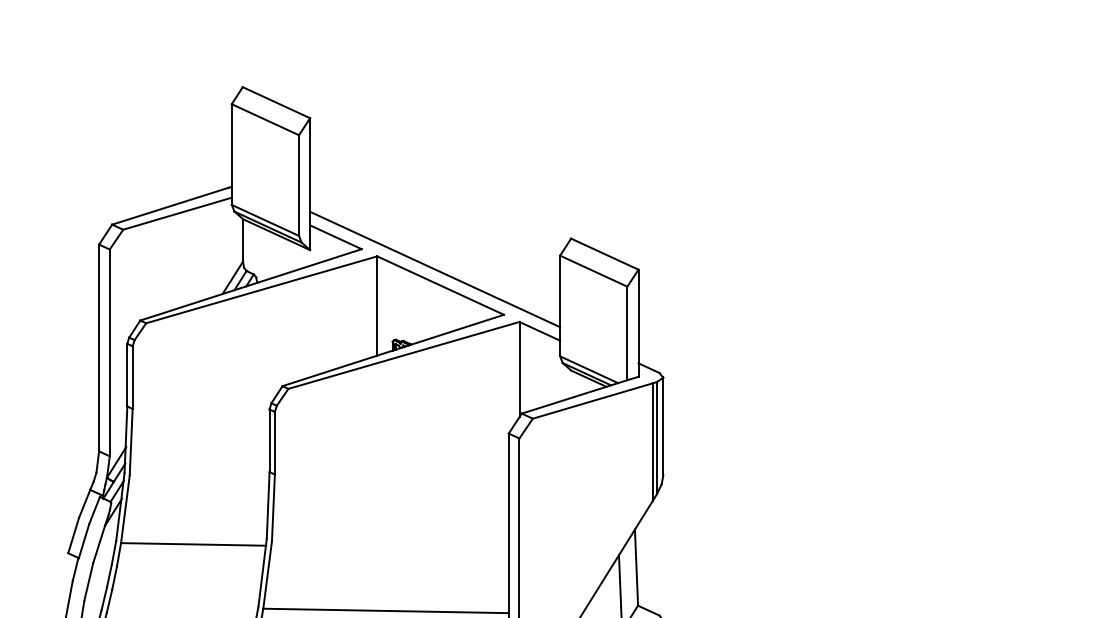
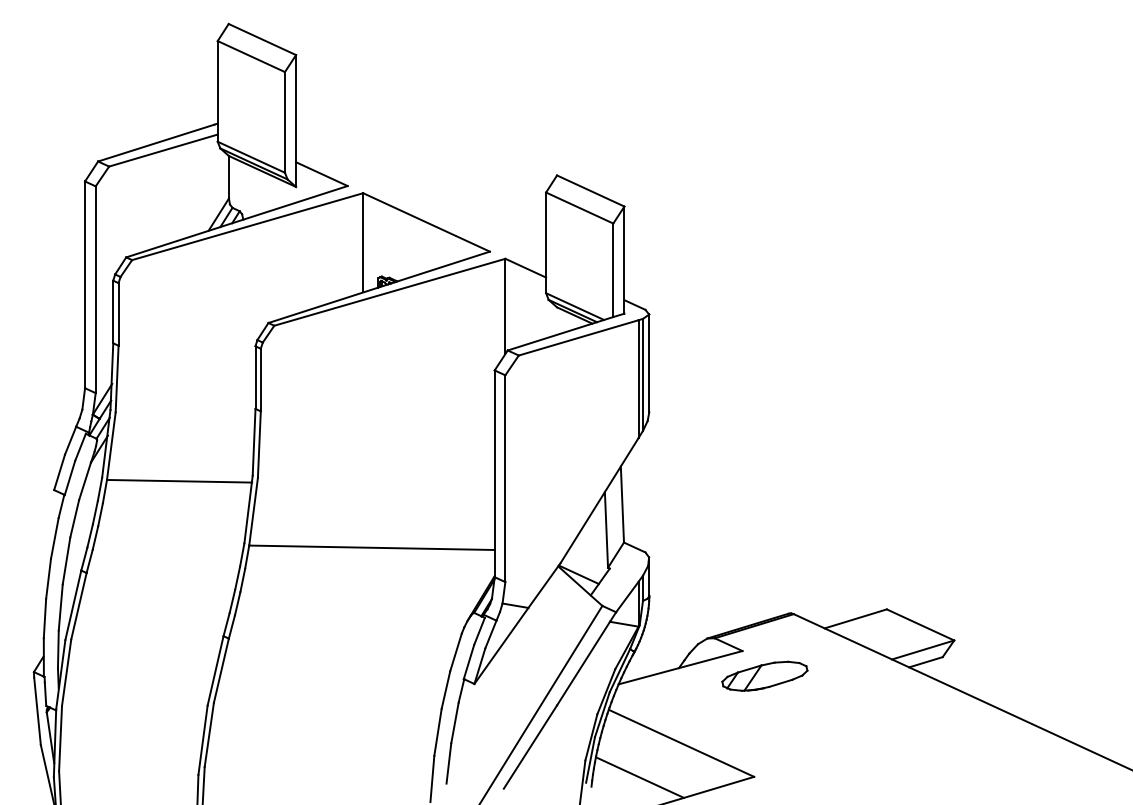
line: (435, 269) -> (421, 206), removed

